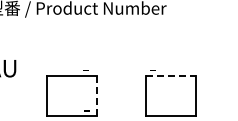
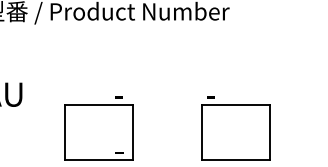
line: (171, 76) -> (236, 105), dashed -> solid
line: (96, 96) -> (132, 133), dashed -> solid

